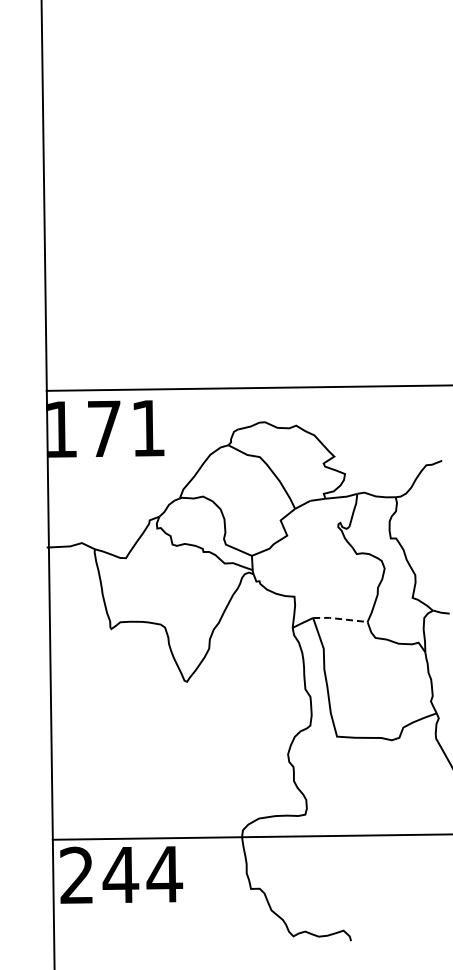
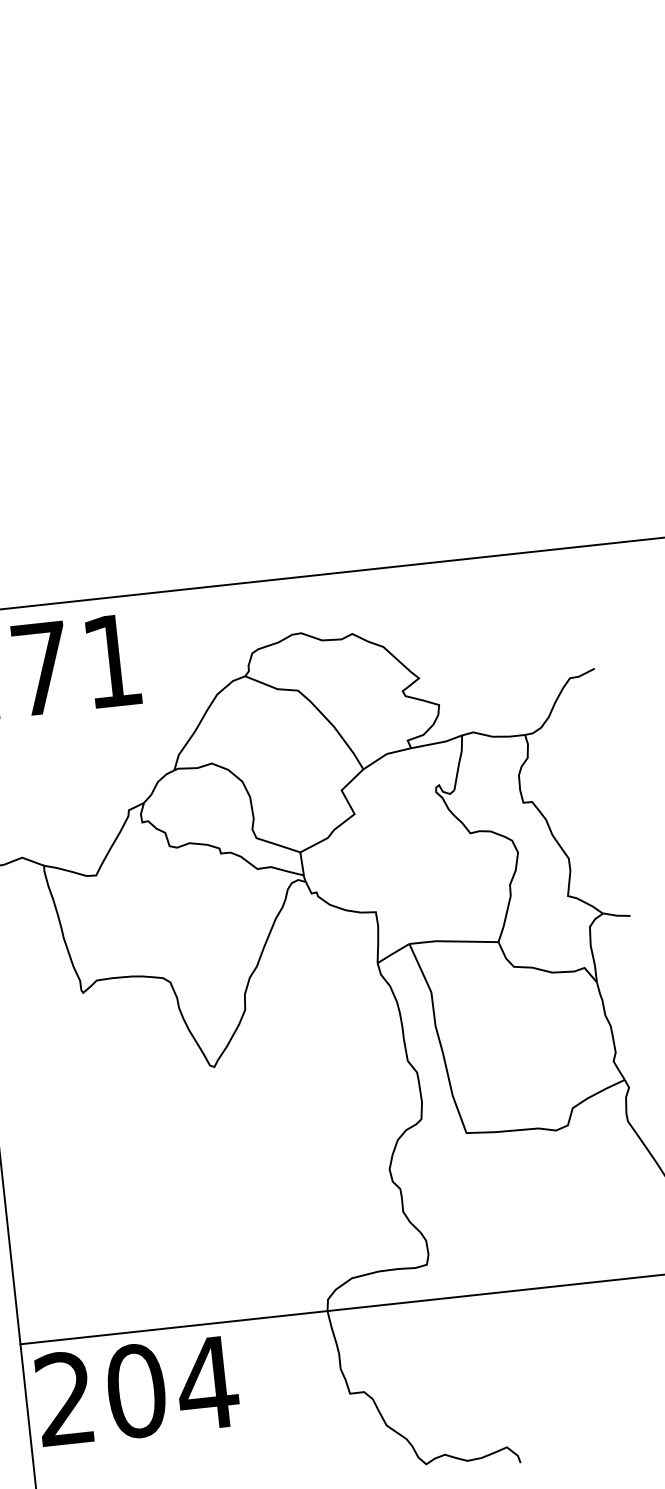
line: (340, 619) -> (454, 942), dashed -> solid
text: (120, 874) -> (135, 1390), 244 -> 204

